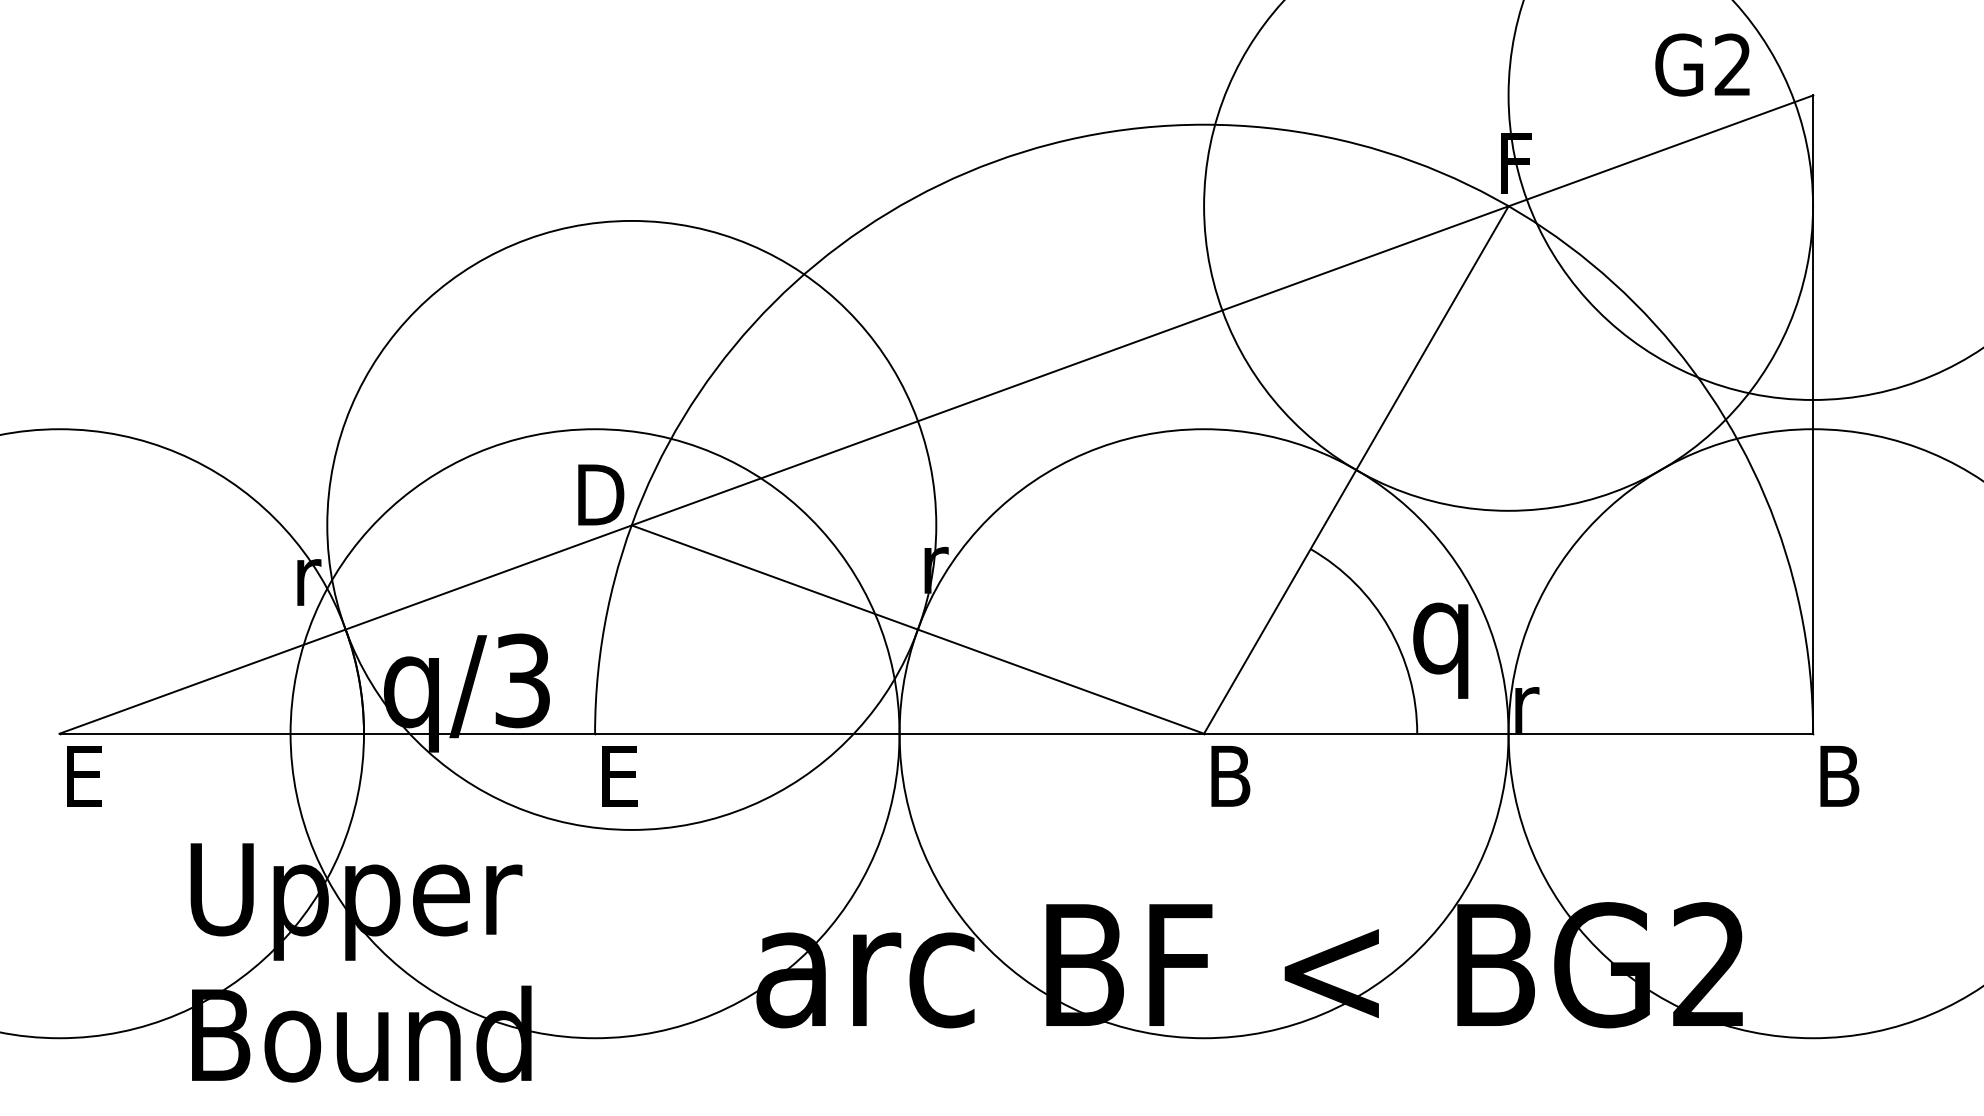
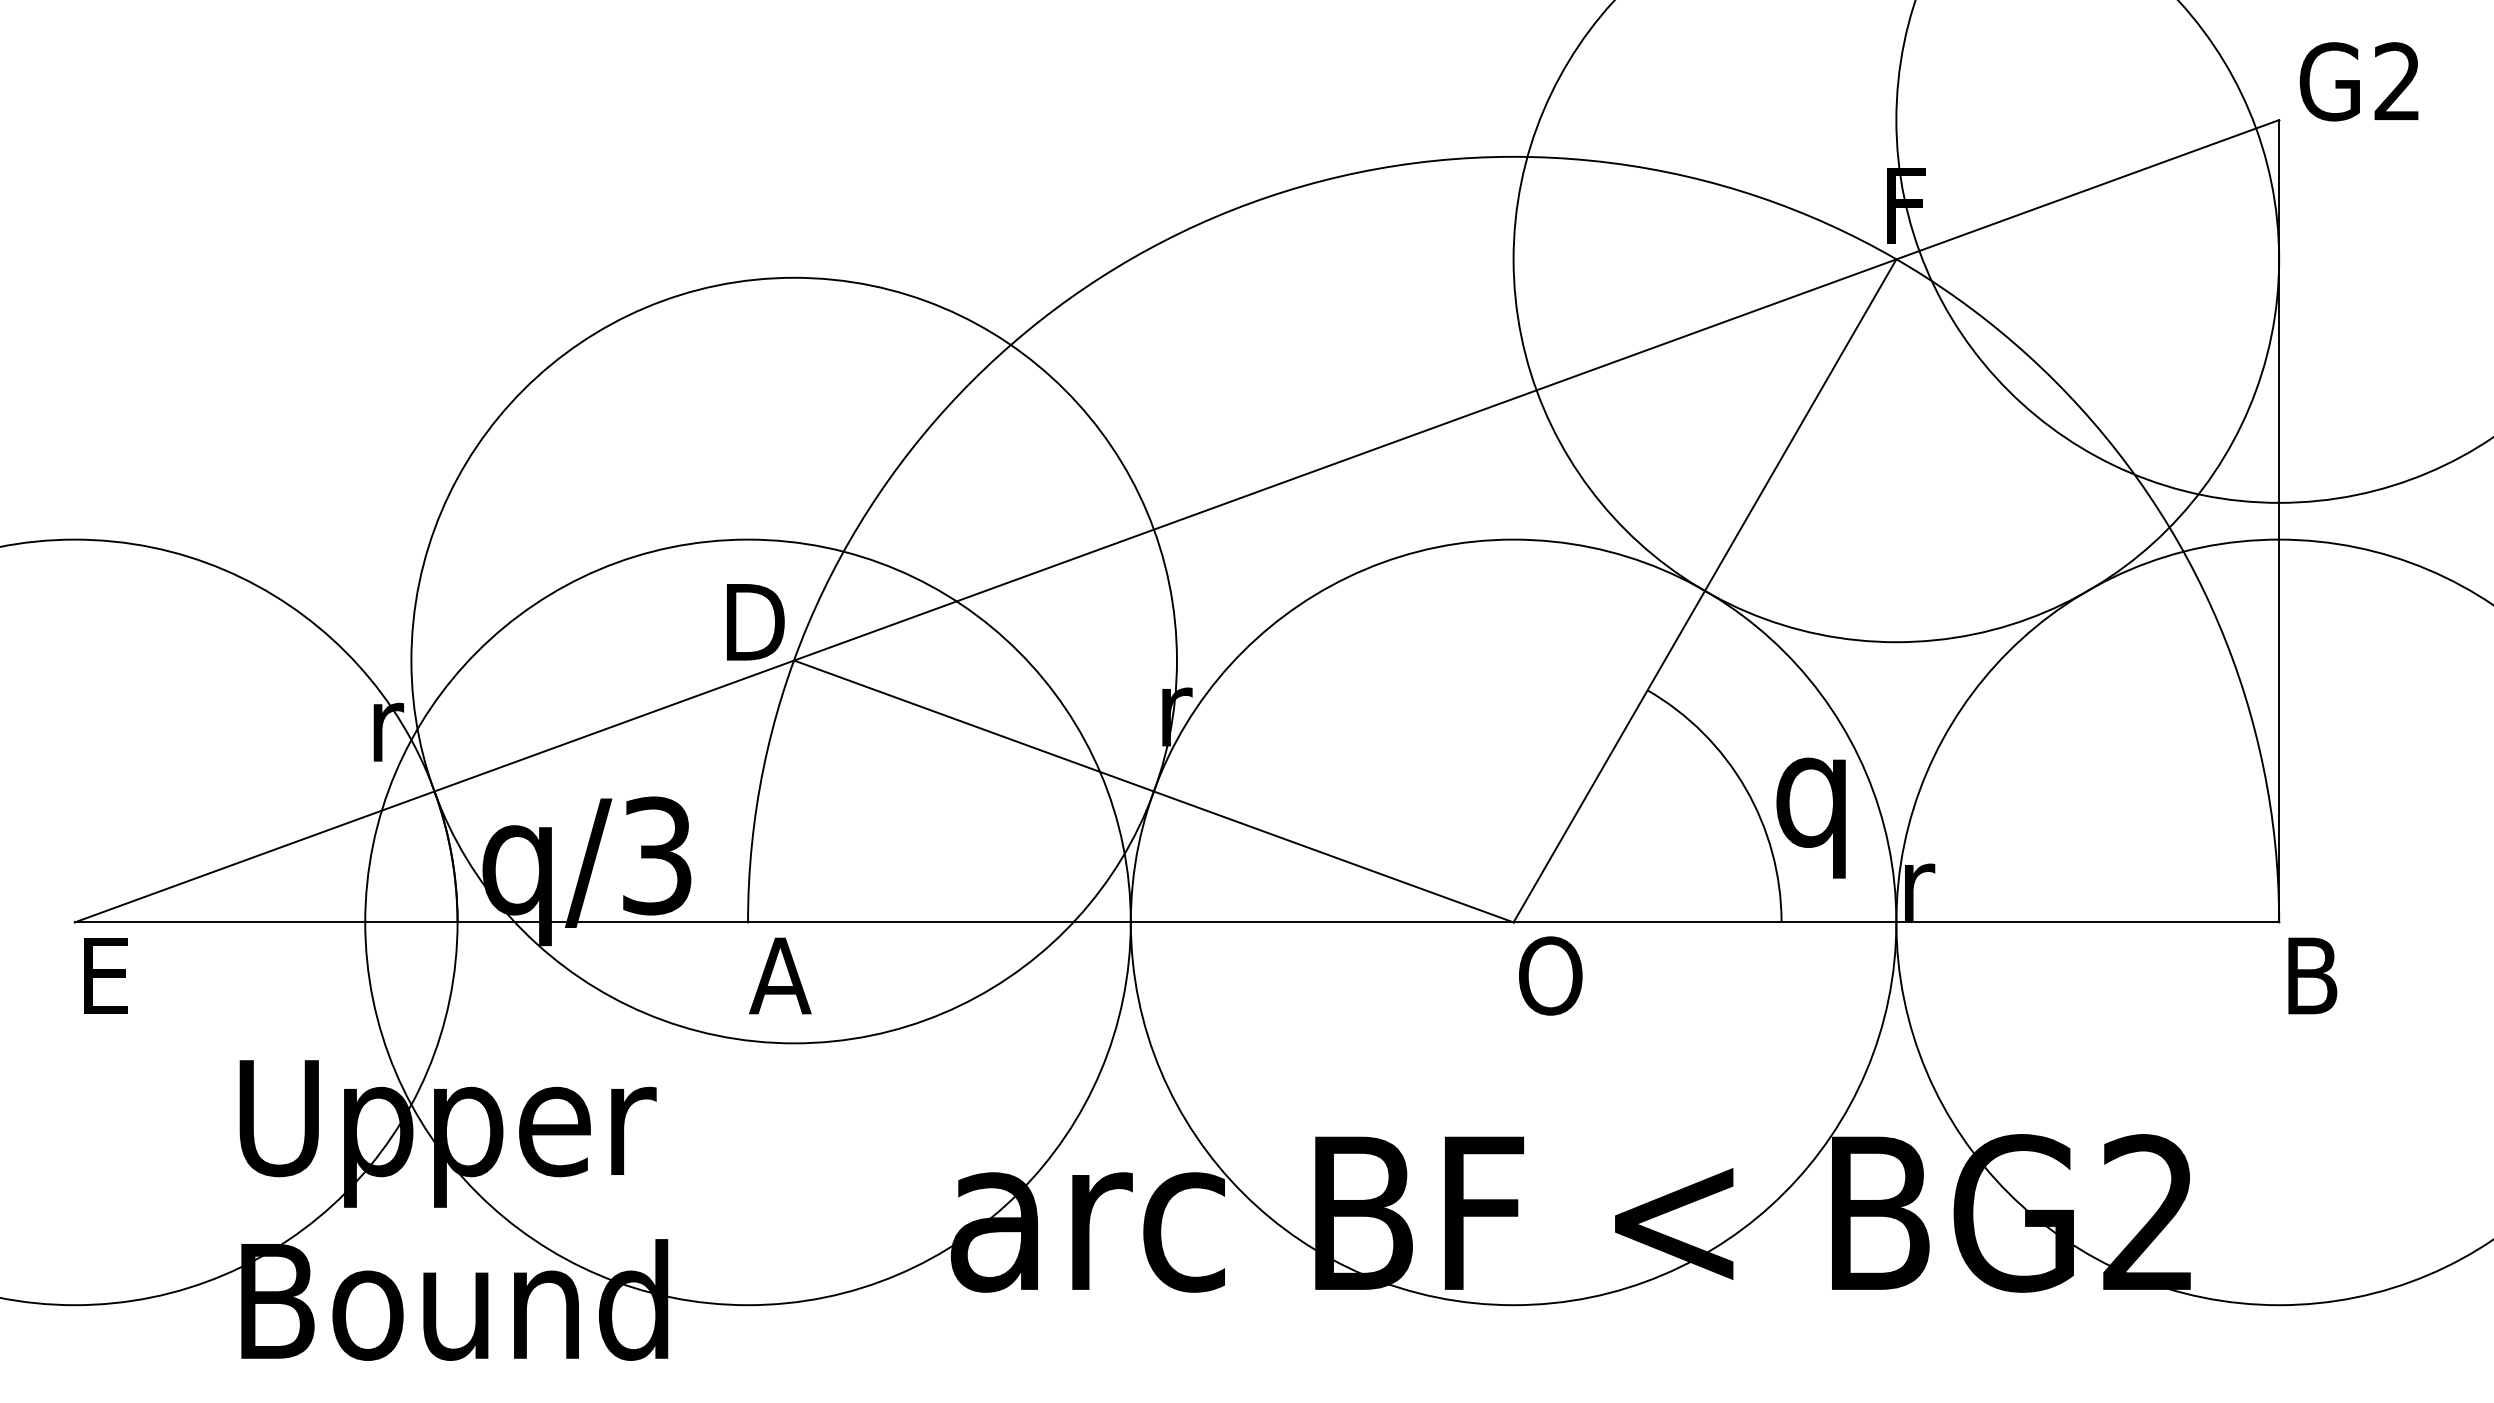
text: (1701, 64) -> (2358, 81), moved
text: (620, 775) -> (780, 975), E -> A
text: (1233, 775) -> (1550, 975), B -> O

